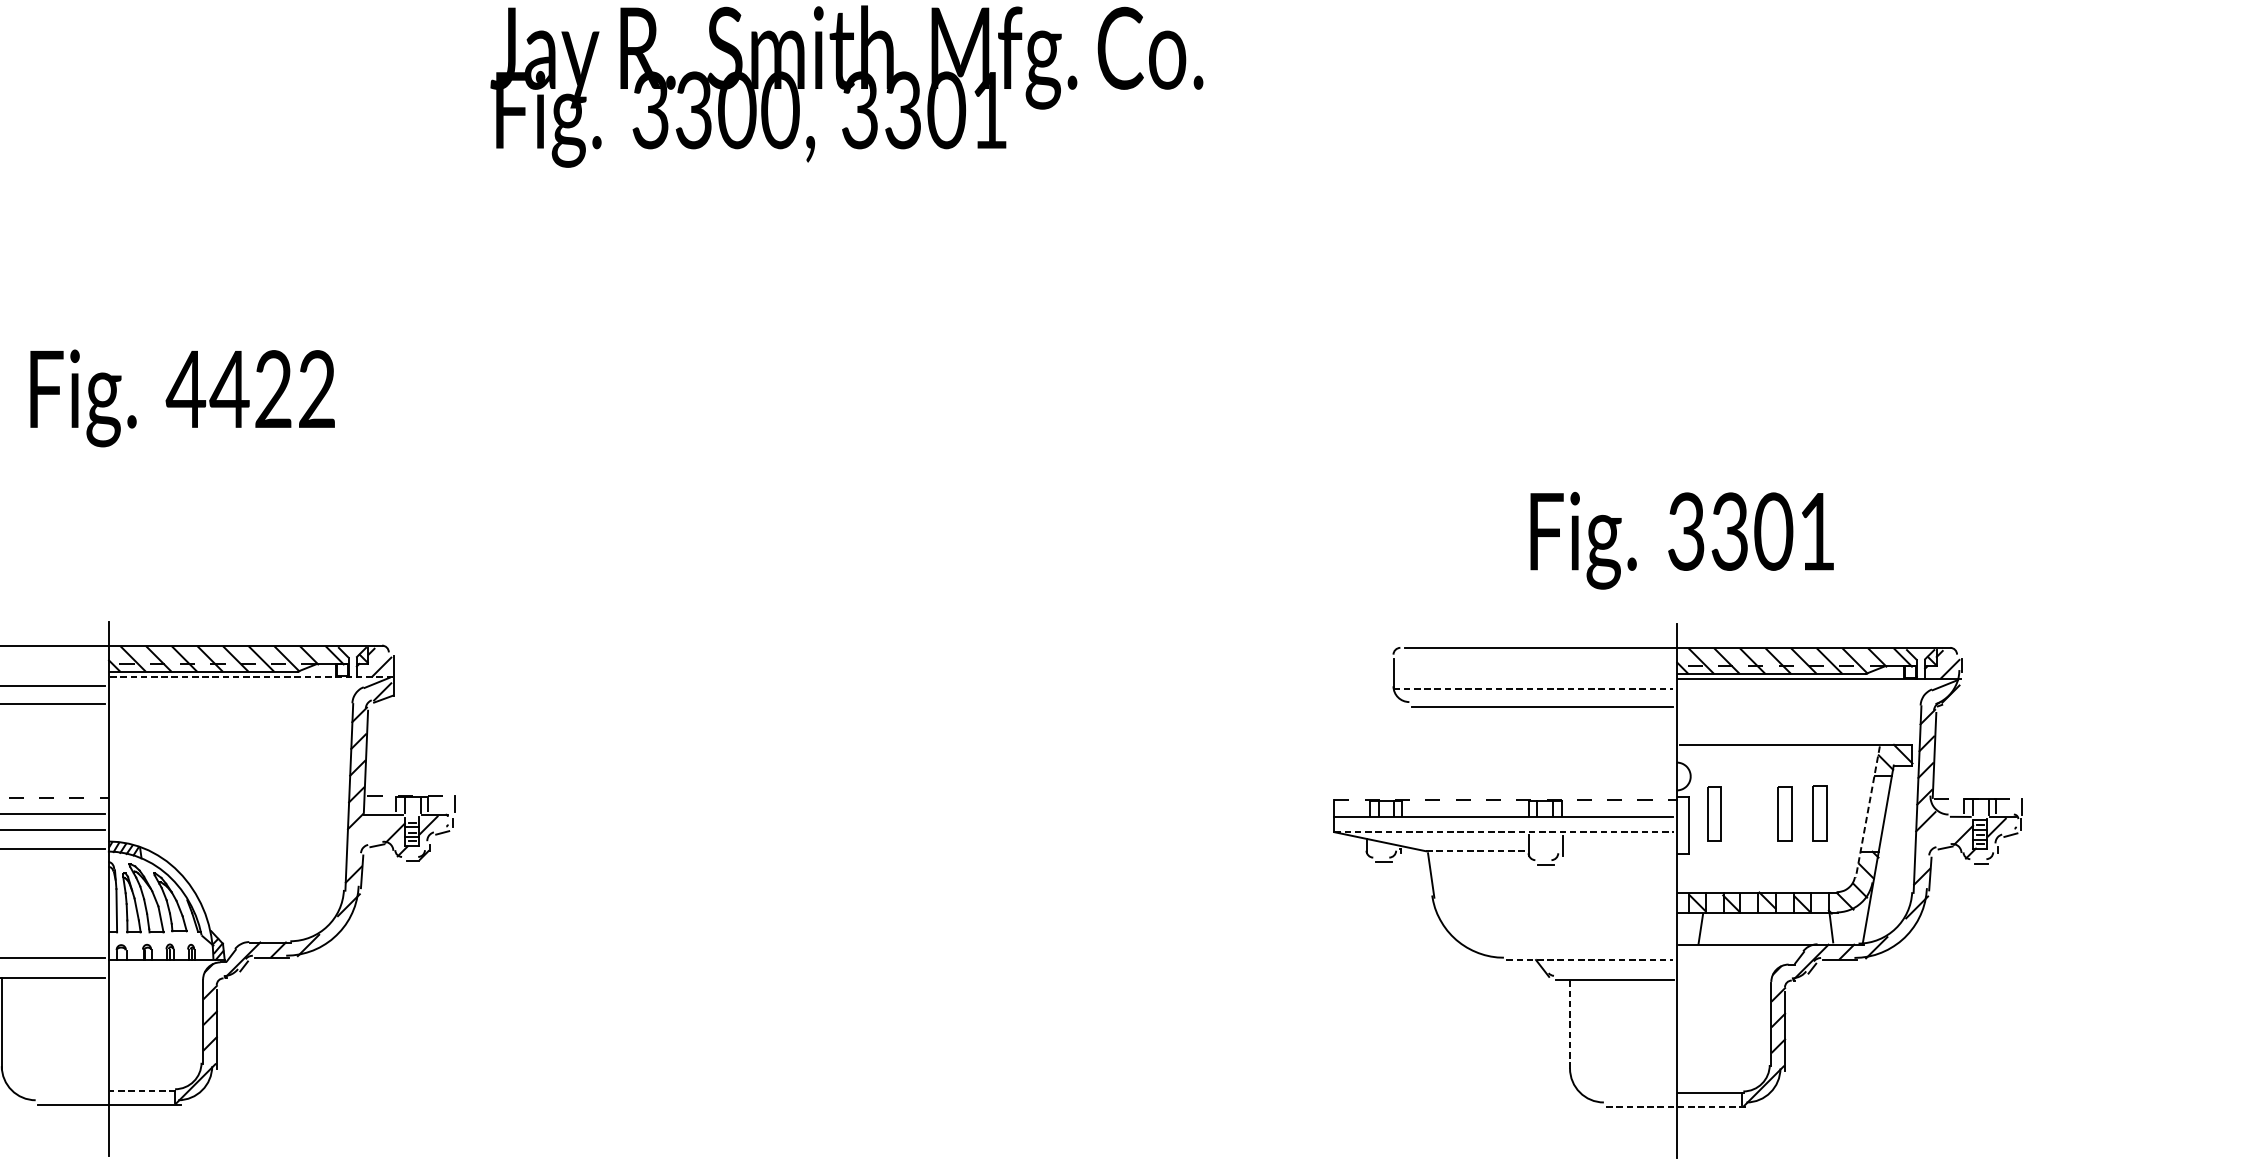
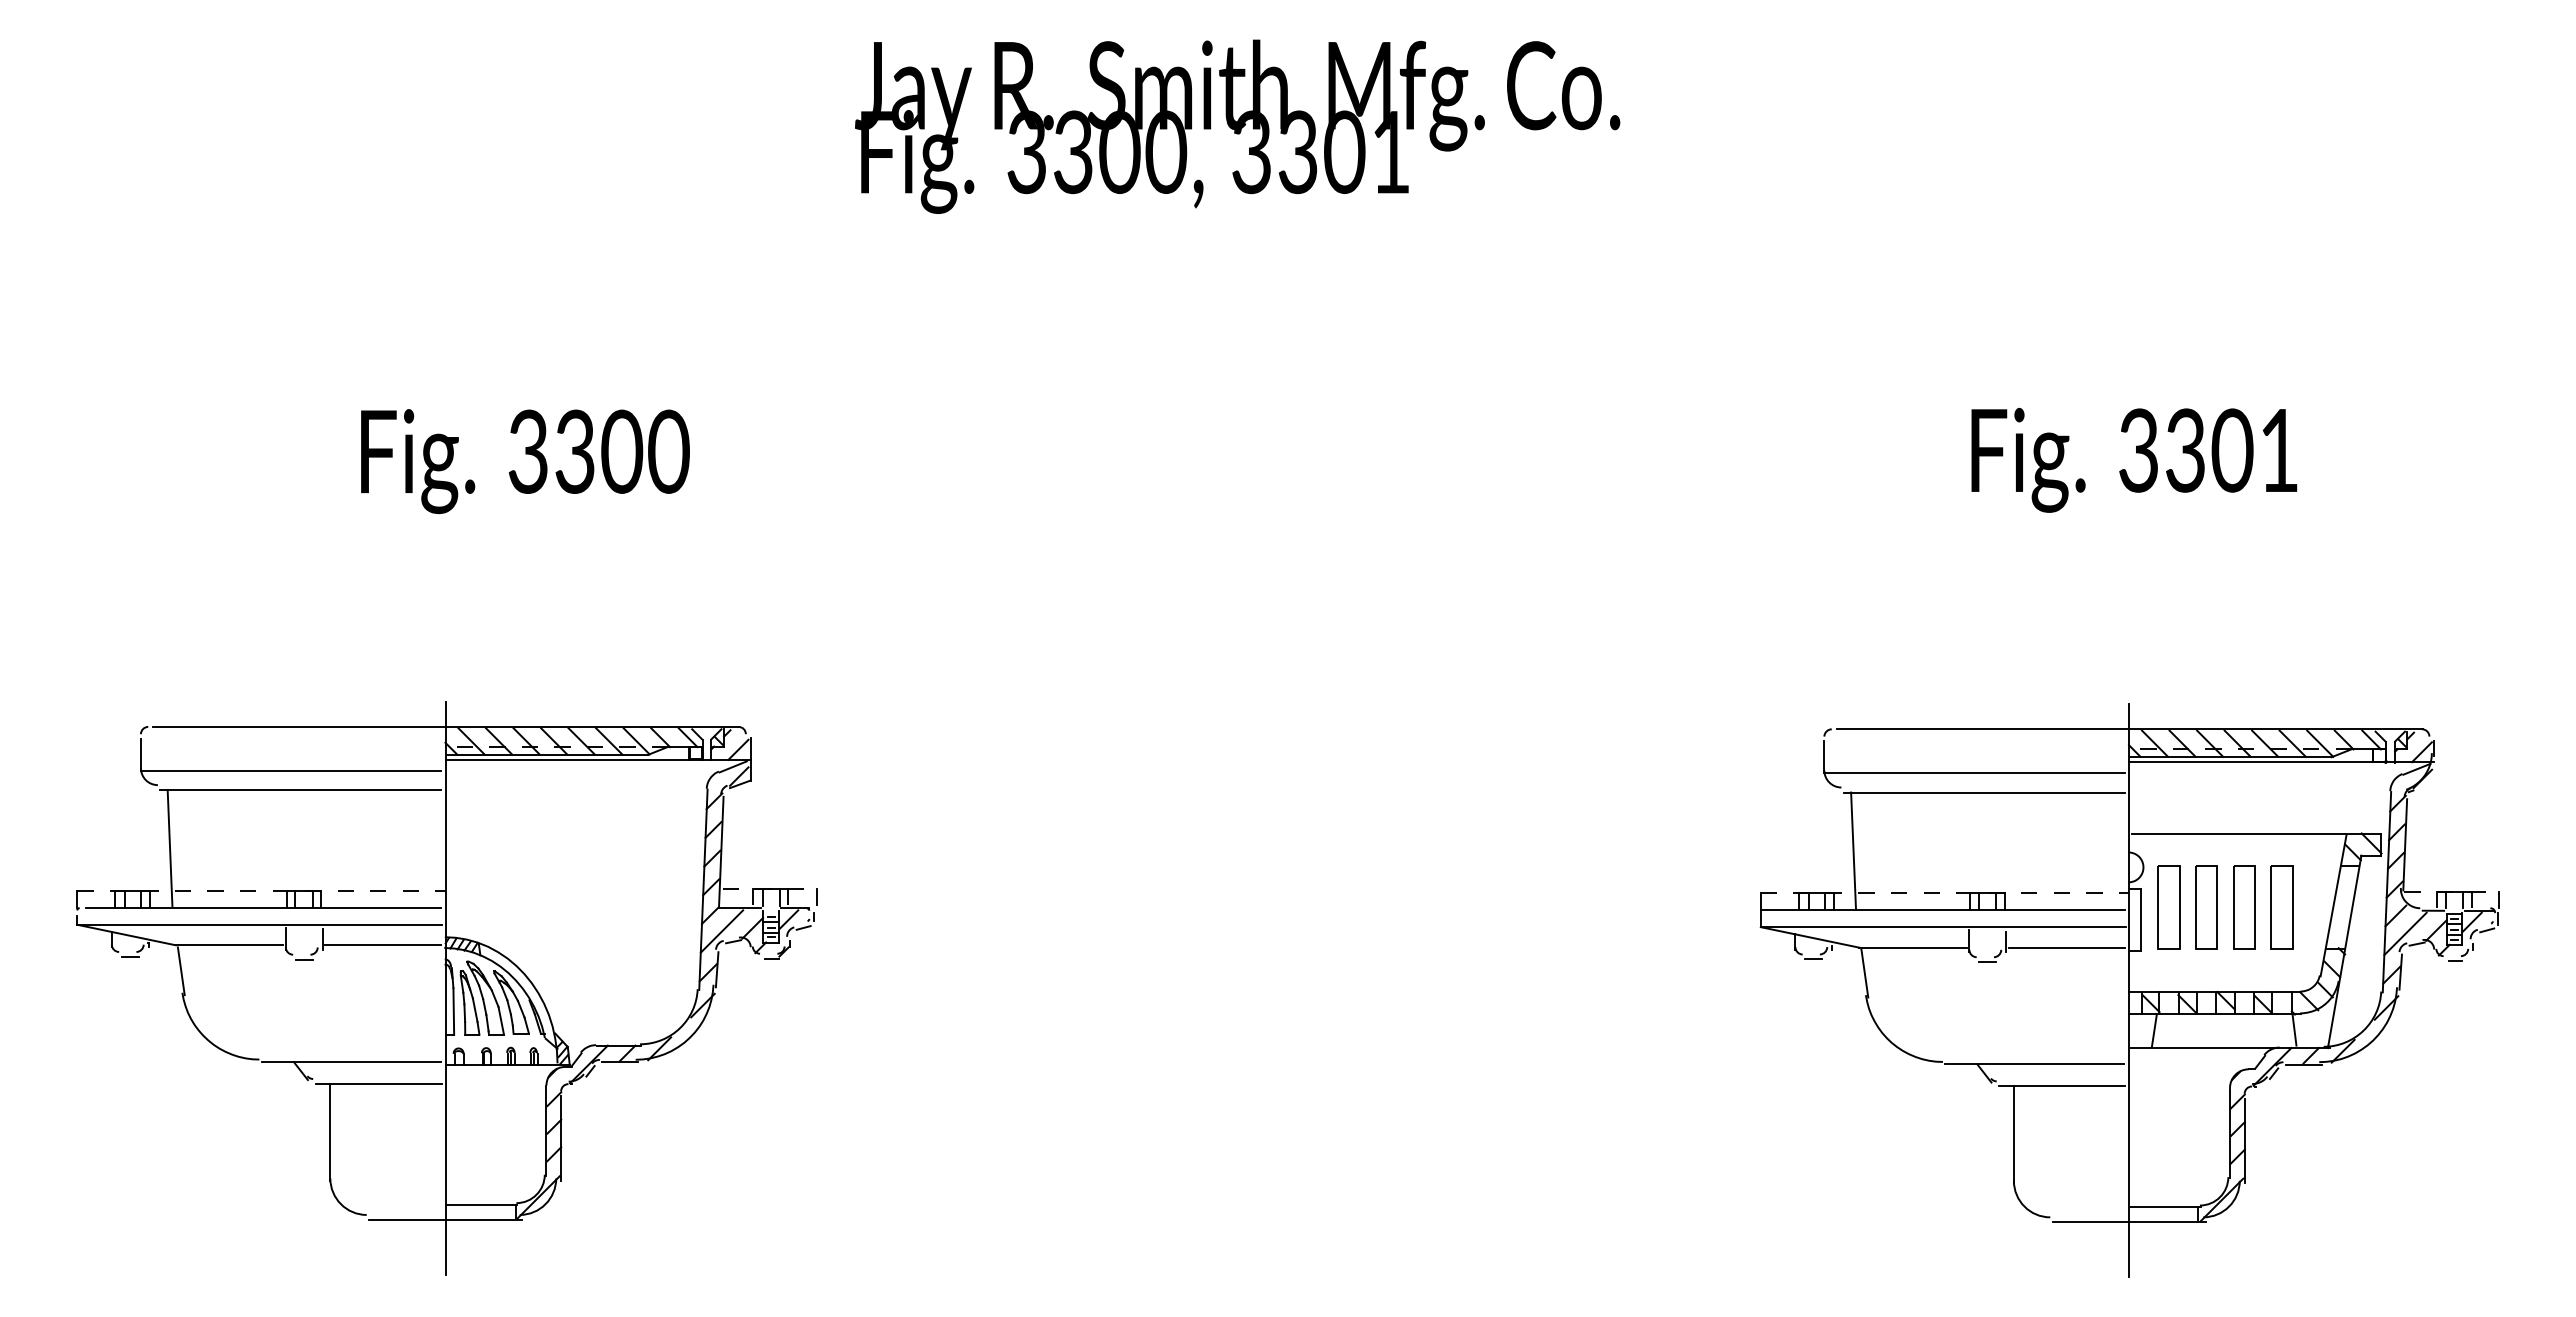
text: (250, 389) -> (597, 451), 4422 -> 3300
text: (1682, 539) -> (2134, 459), moved
line: (250, 676) -> (597, 760), dashed -> solid
line: (1533, 688) -> (1974, 772), dashed -> solid
line: (1420, 760) -> (1853, 850), added
line: (1867, 811) -> (2333, 905), dashed -> solid
part: (1714, 813) -> (2168, 907), size x1.43
part: (1749, 813) -> (2206, 907), added
part: (1784, 813) -> (2244, 907), size x1.43
part: (1819, 813) -> (2281, 907), size x1.43
line: (1504, 832) -> (1943, 927), dashed -> solid
line: (366, 836) -> (721, 931), added
line: (1934, 838) -> (2405, 933), added
line: (1476, 851) -> (1913, 947), dashed -> solid
line: (1619, 851) -> (2066, 947), added
line: (1589, 960) -> (2034, 1064), dashed -> solid
line: (1569, 1025) -> (2013, 1134), dashed -> solid
line: (142, 1090) -> (481, 1204), dashed -> solid
line: (1677, 1107) -> (2129, 1222), dashed -> solid

